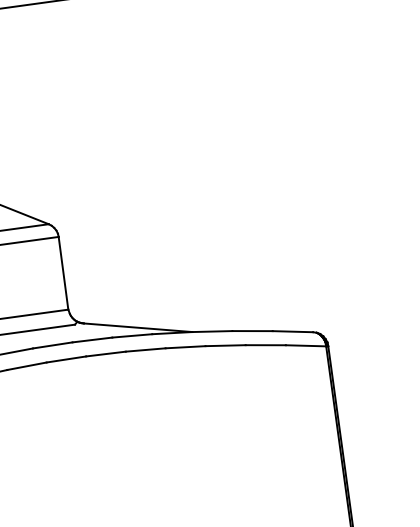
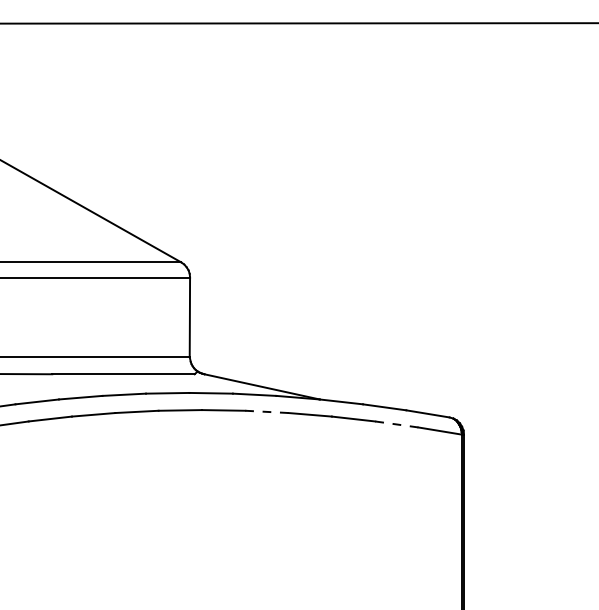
line: (265, 345) -> (396, 424), solid -> dashed
line: (145, 349) -> (266, 411), solid -> dashed

